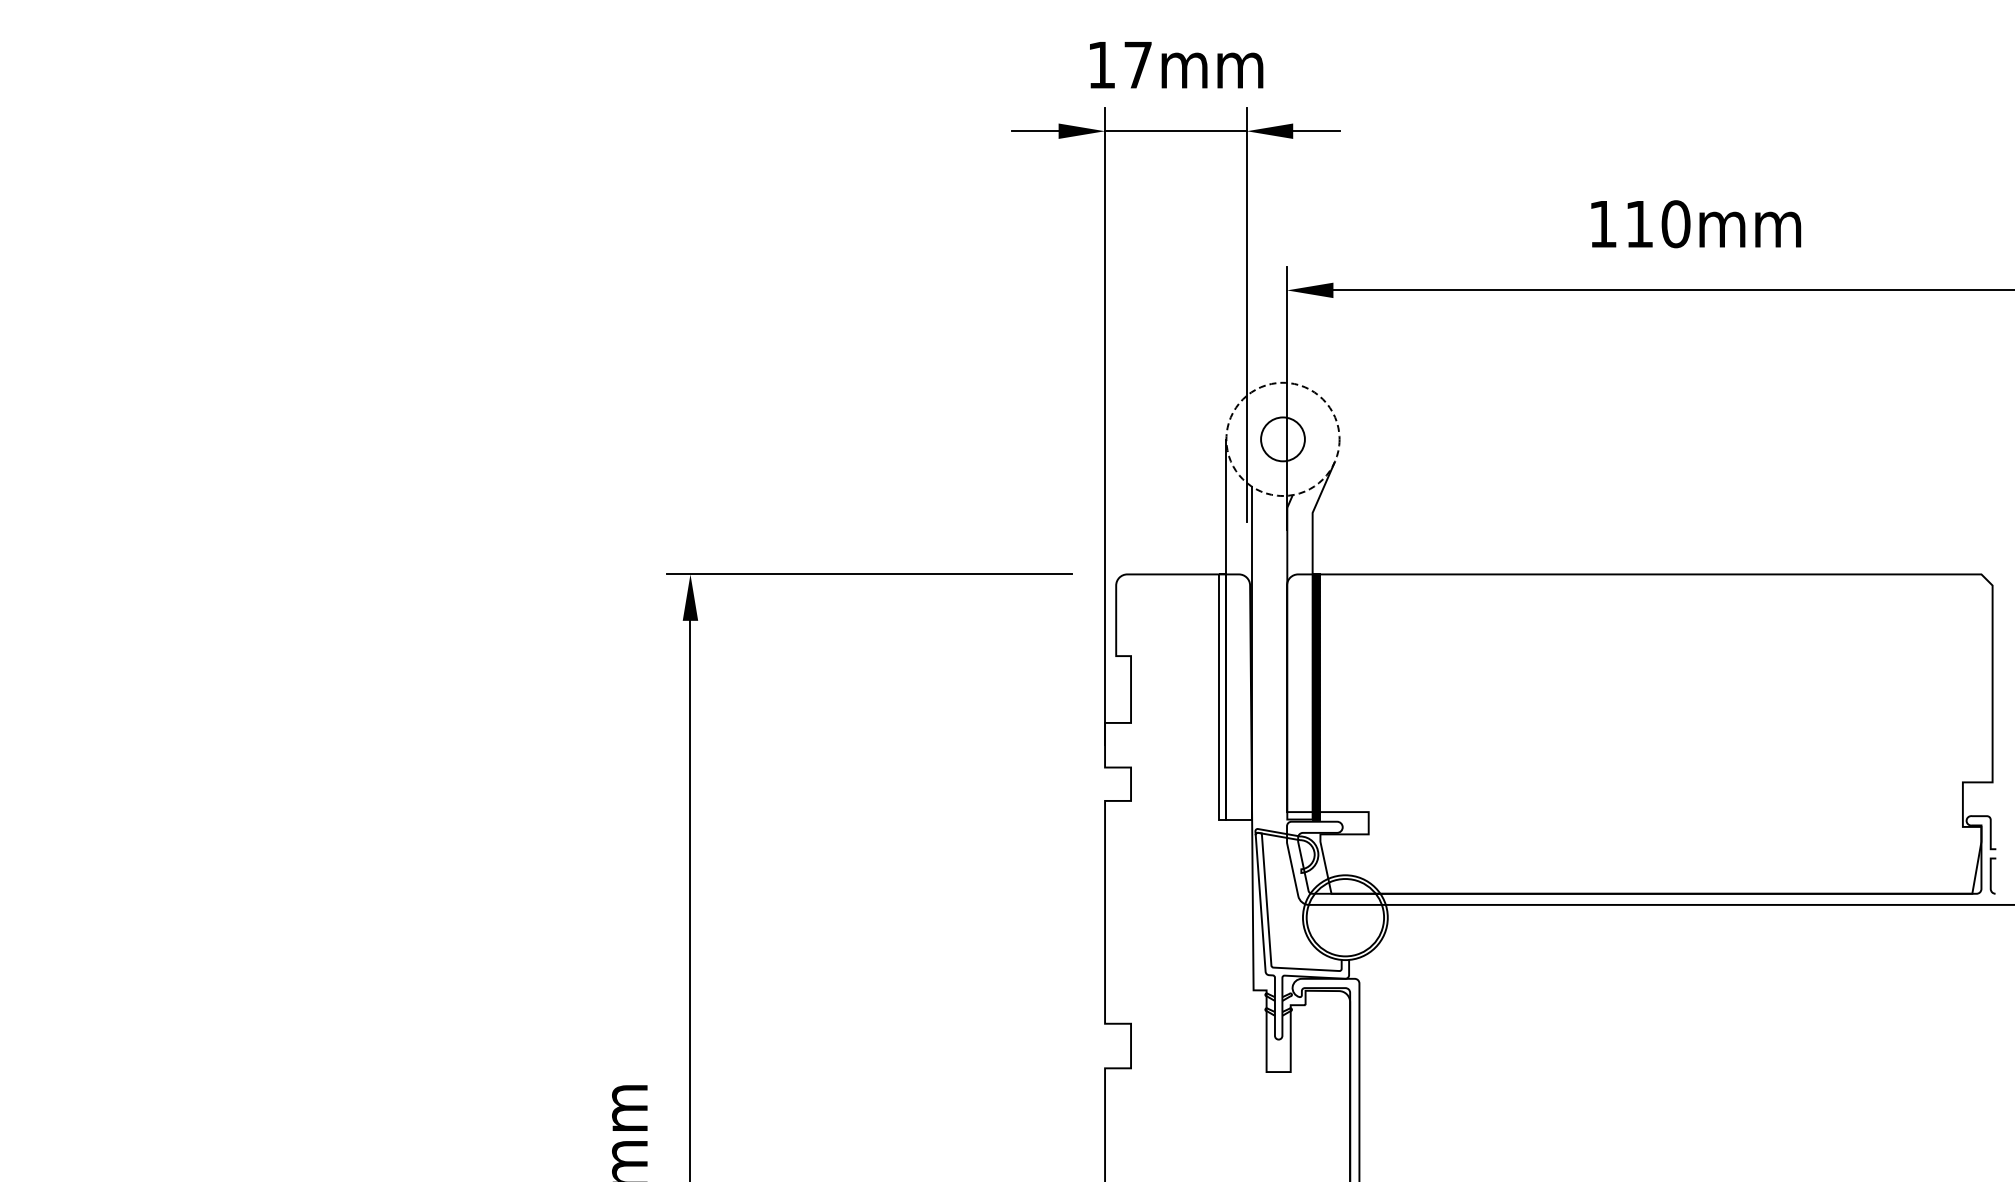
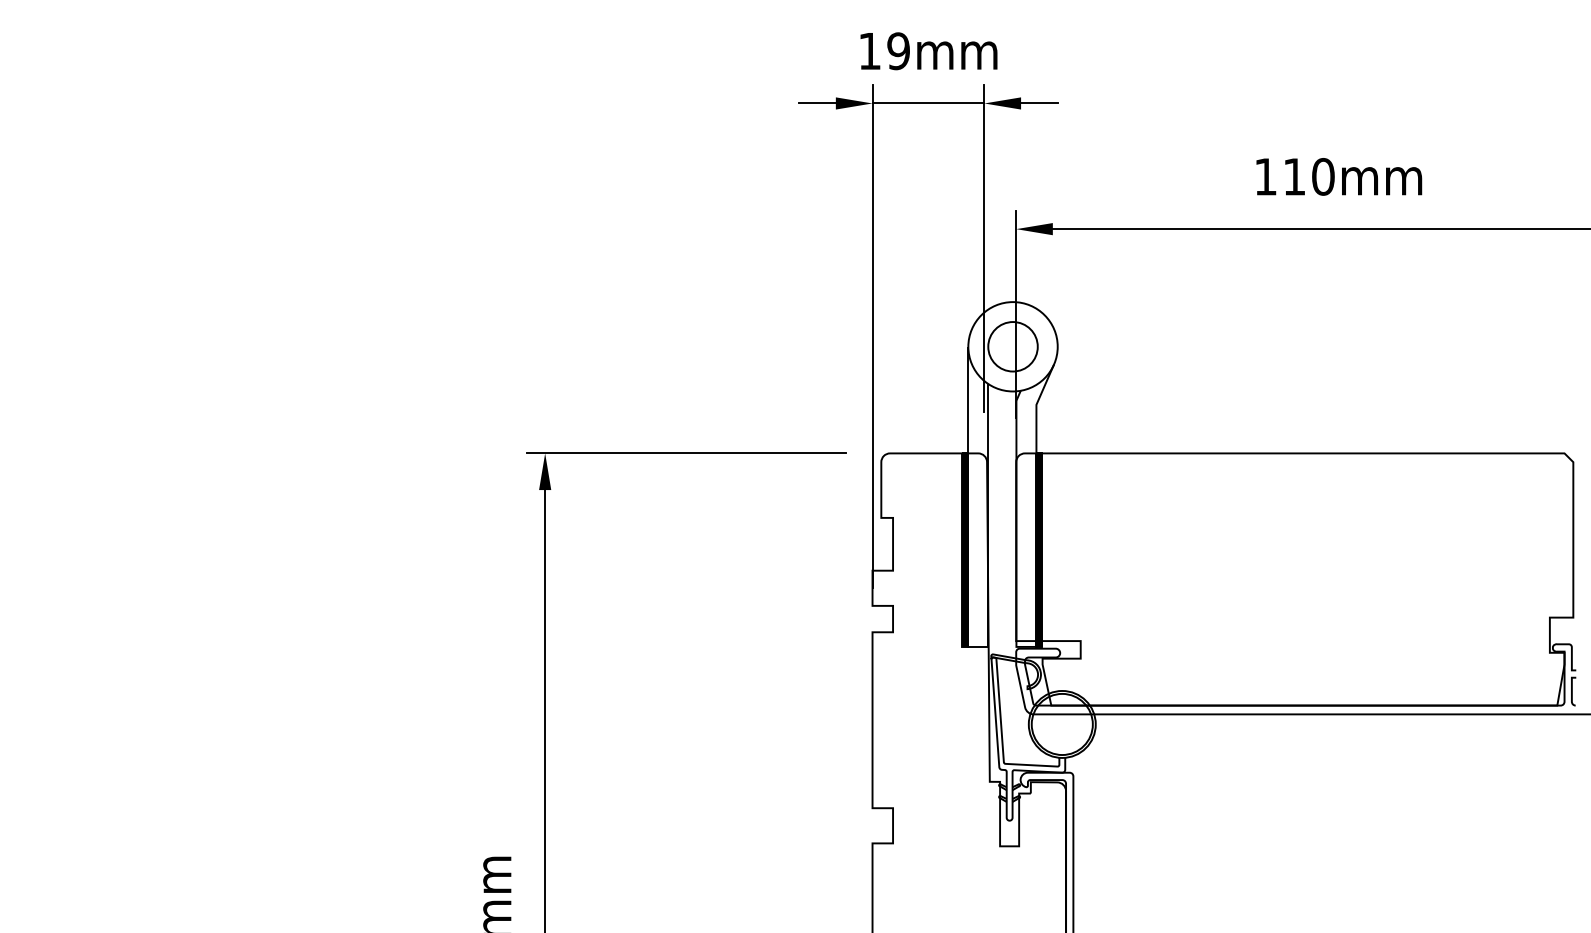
text: (1137, 65) -> (898, 51), 17mm -> 19mm
circle: (1282, 438) -> (1012, 346), dashed -> solid
circle: (1282, 439) -> (1012, 346), size x1.43
hatch: (1222, 696) -> (965, 549), added

